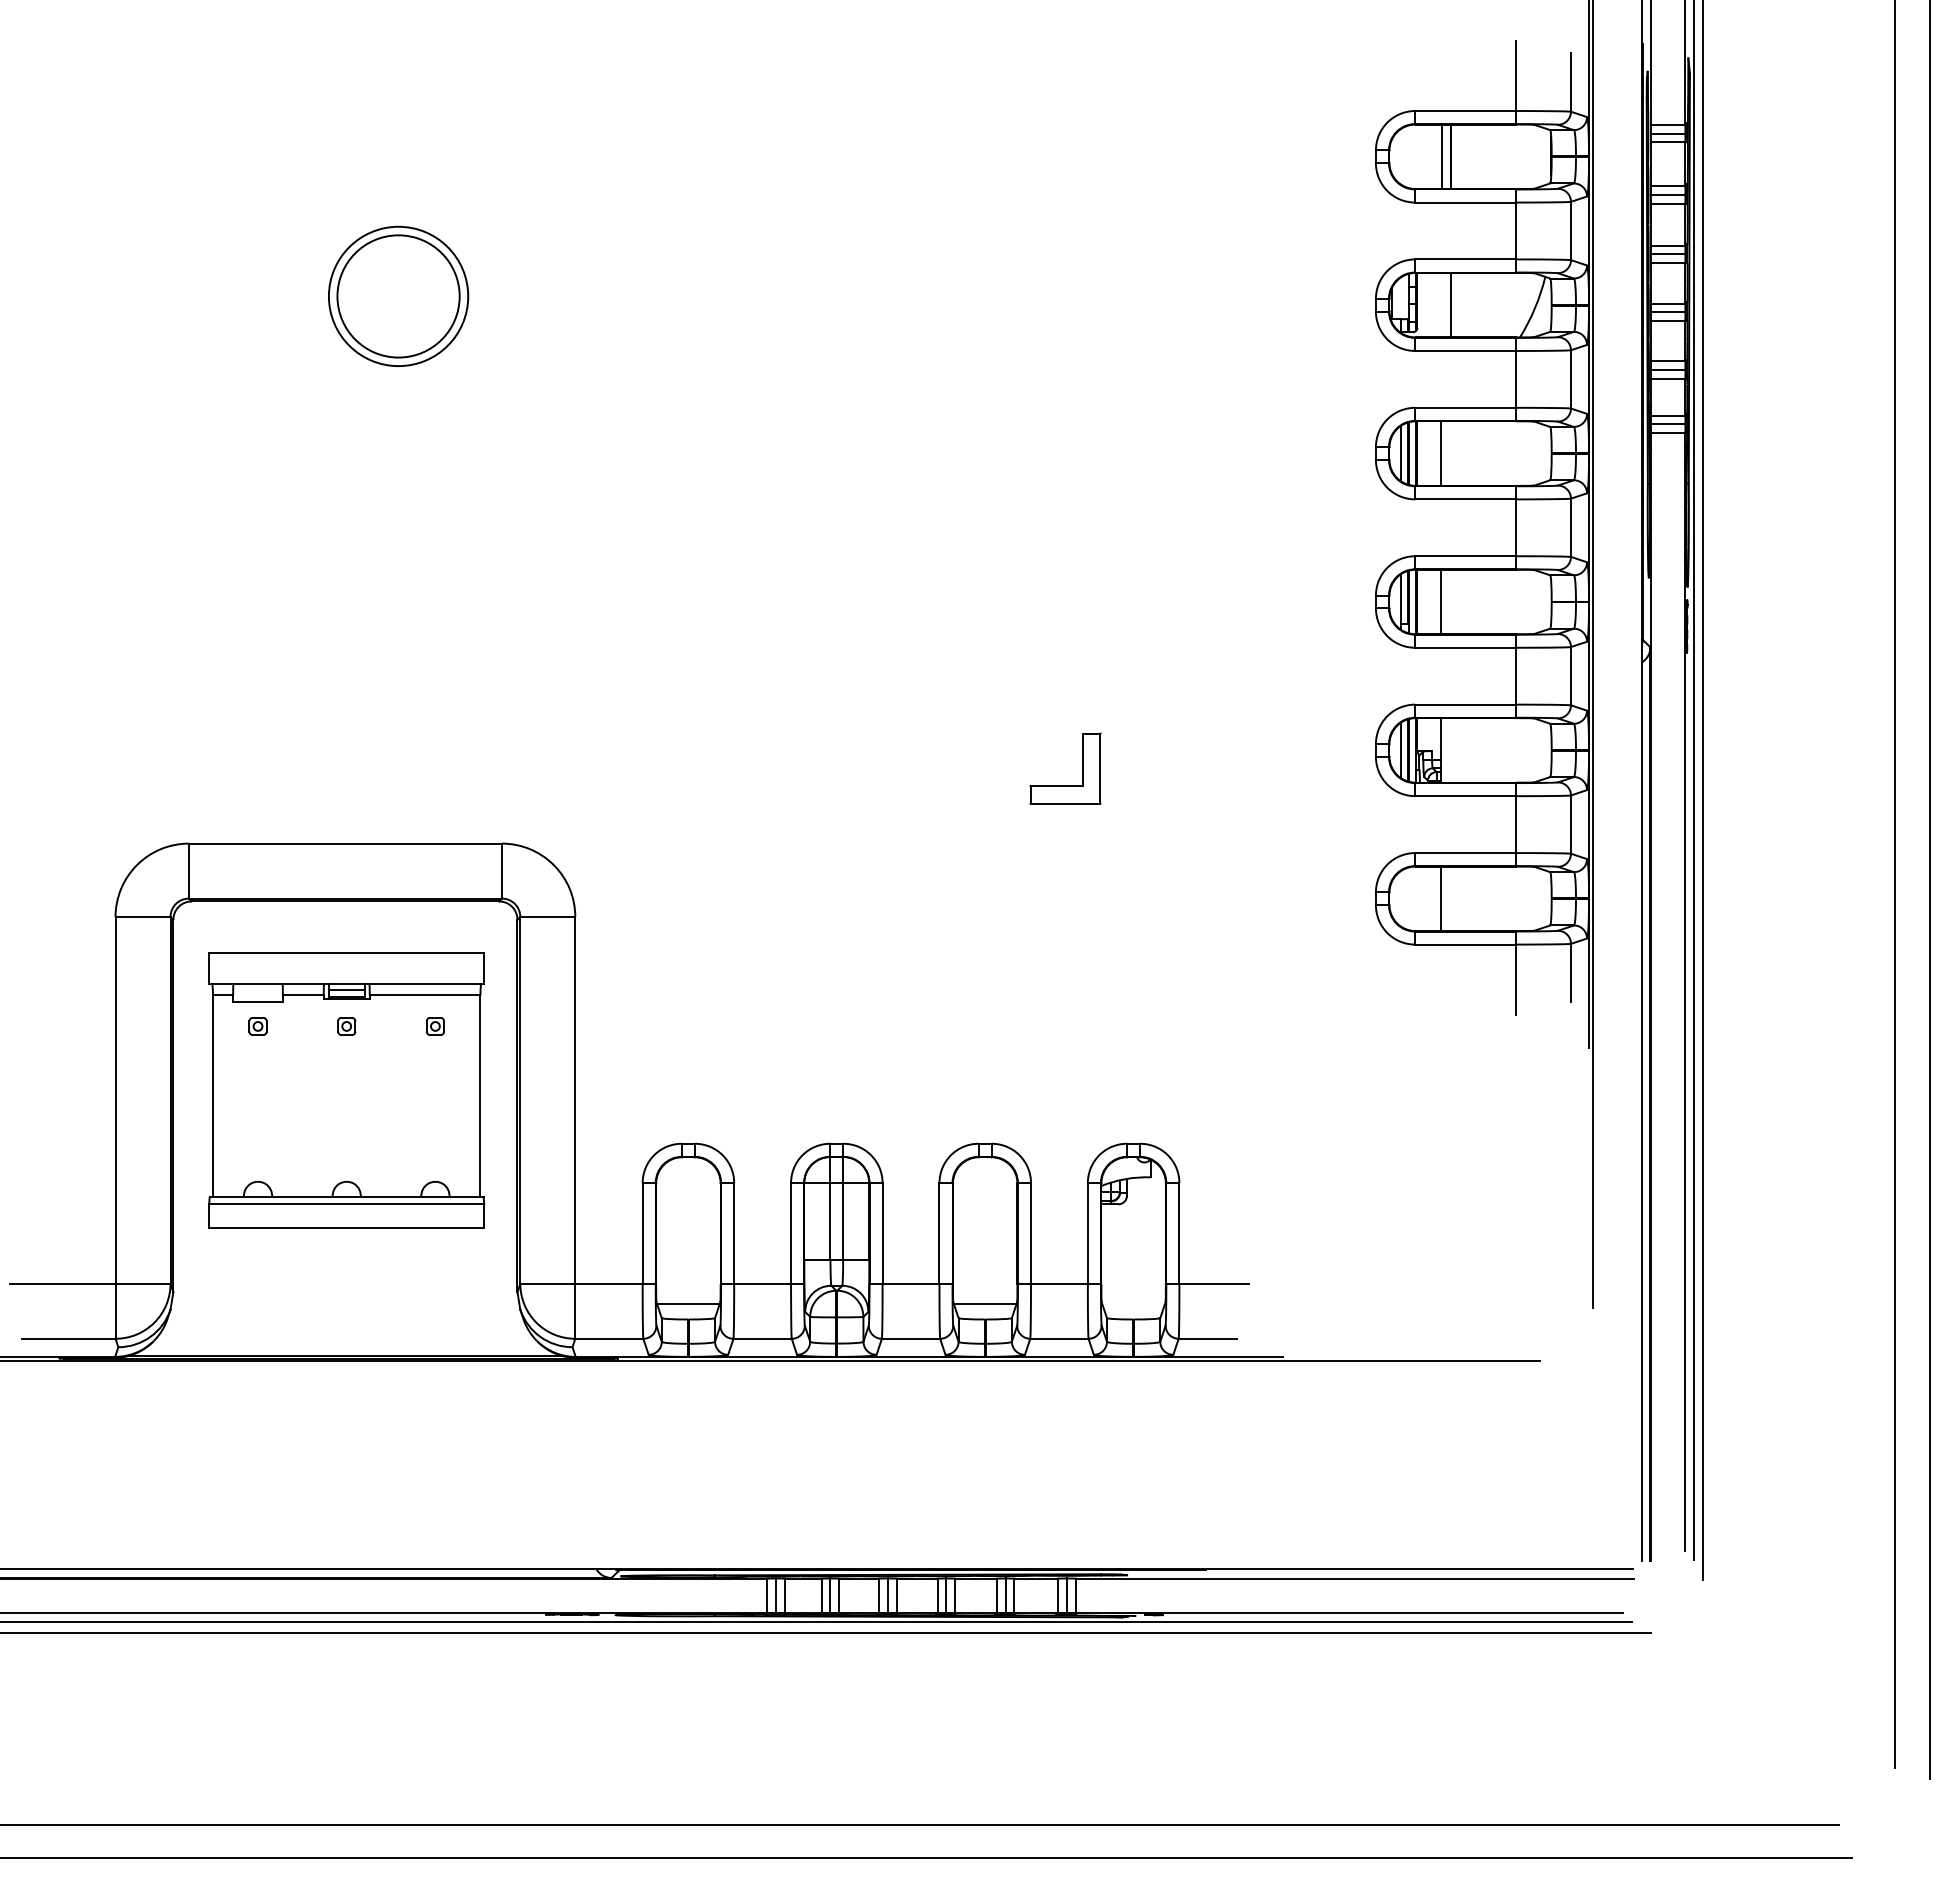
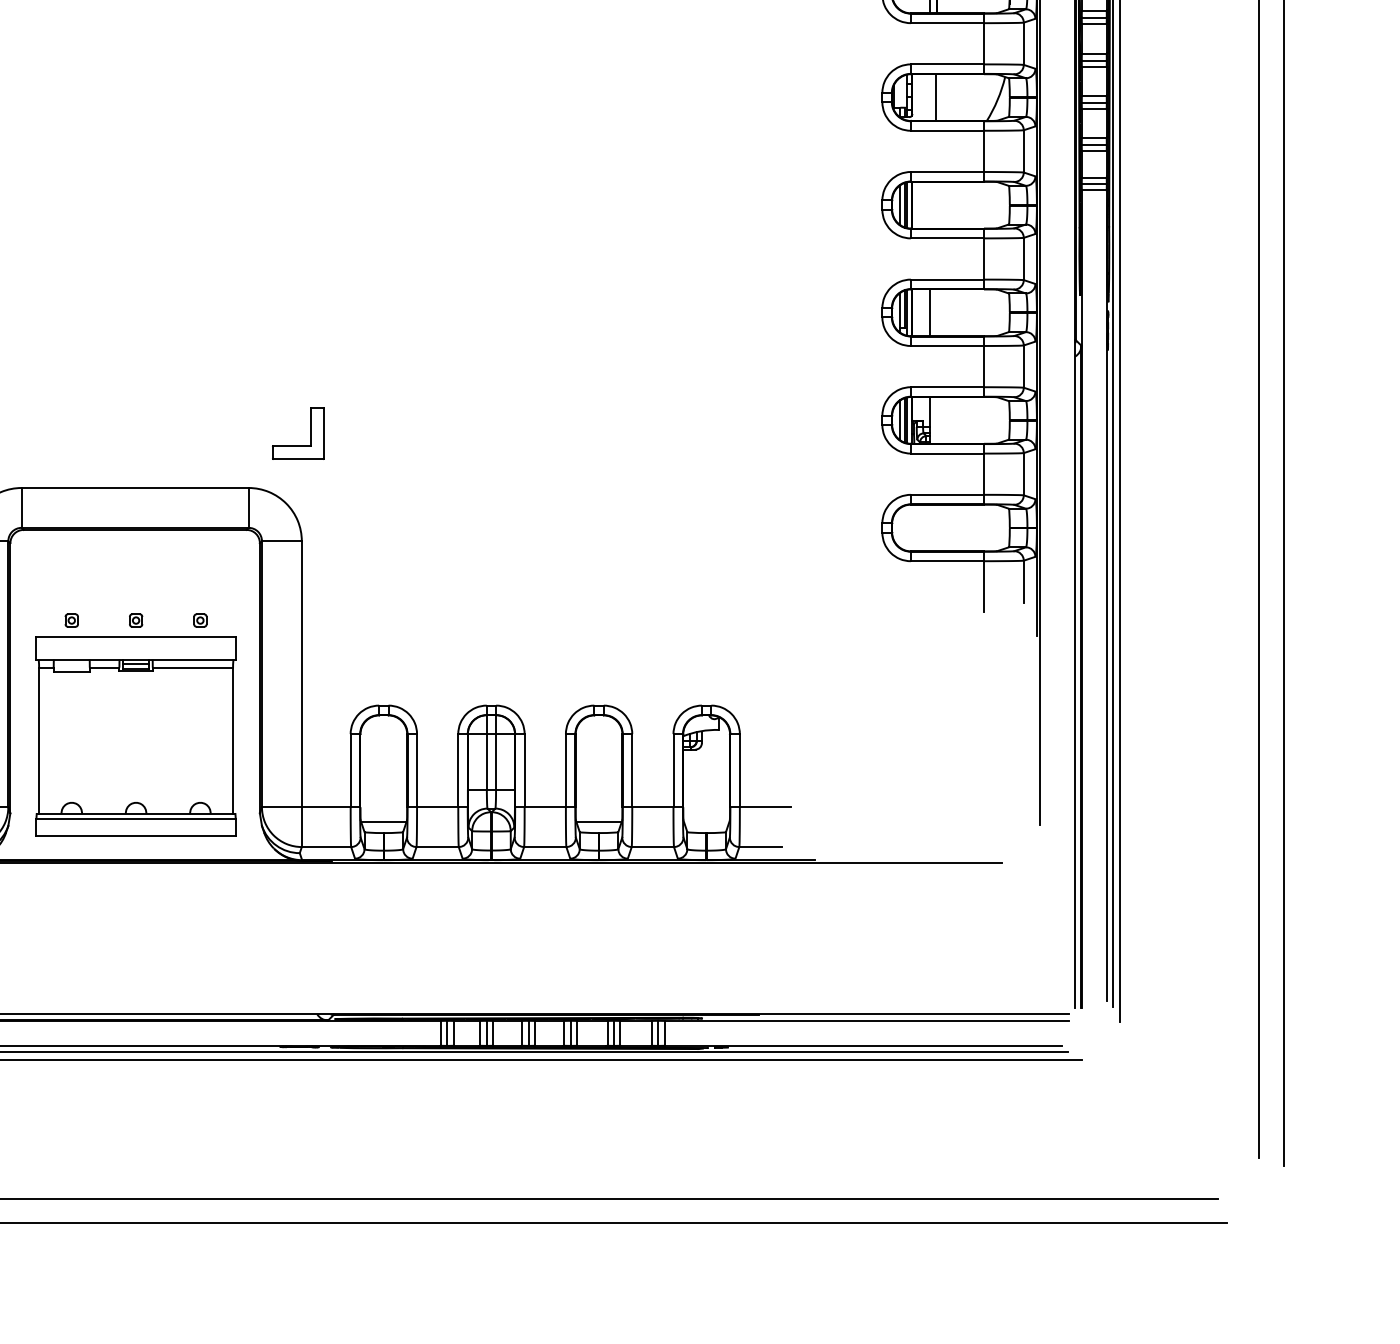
part: (398, 295) -> (173, 90), removed
line: (1441, 453) -> (929, 205), removed
part: (1082, 768) -> (310, 433), moved
line: (1441, 898) -> (929, 527), removed
part: (346, 1090) -> (135, 736), moved

